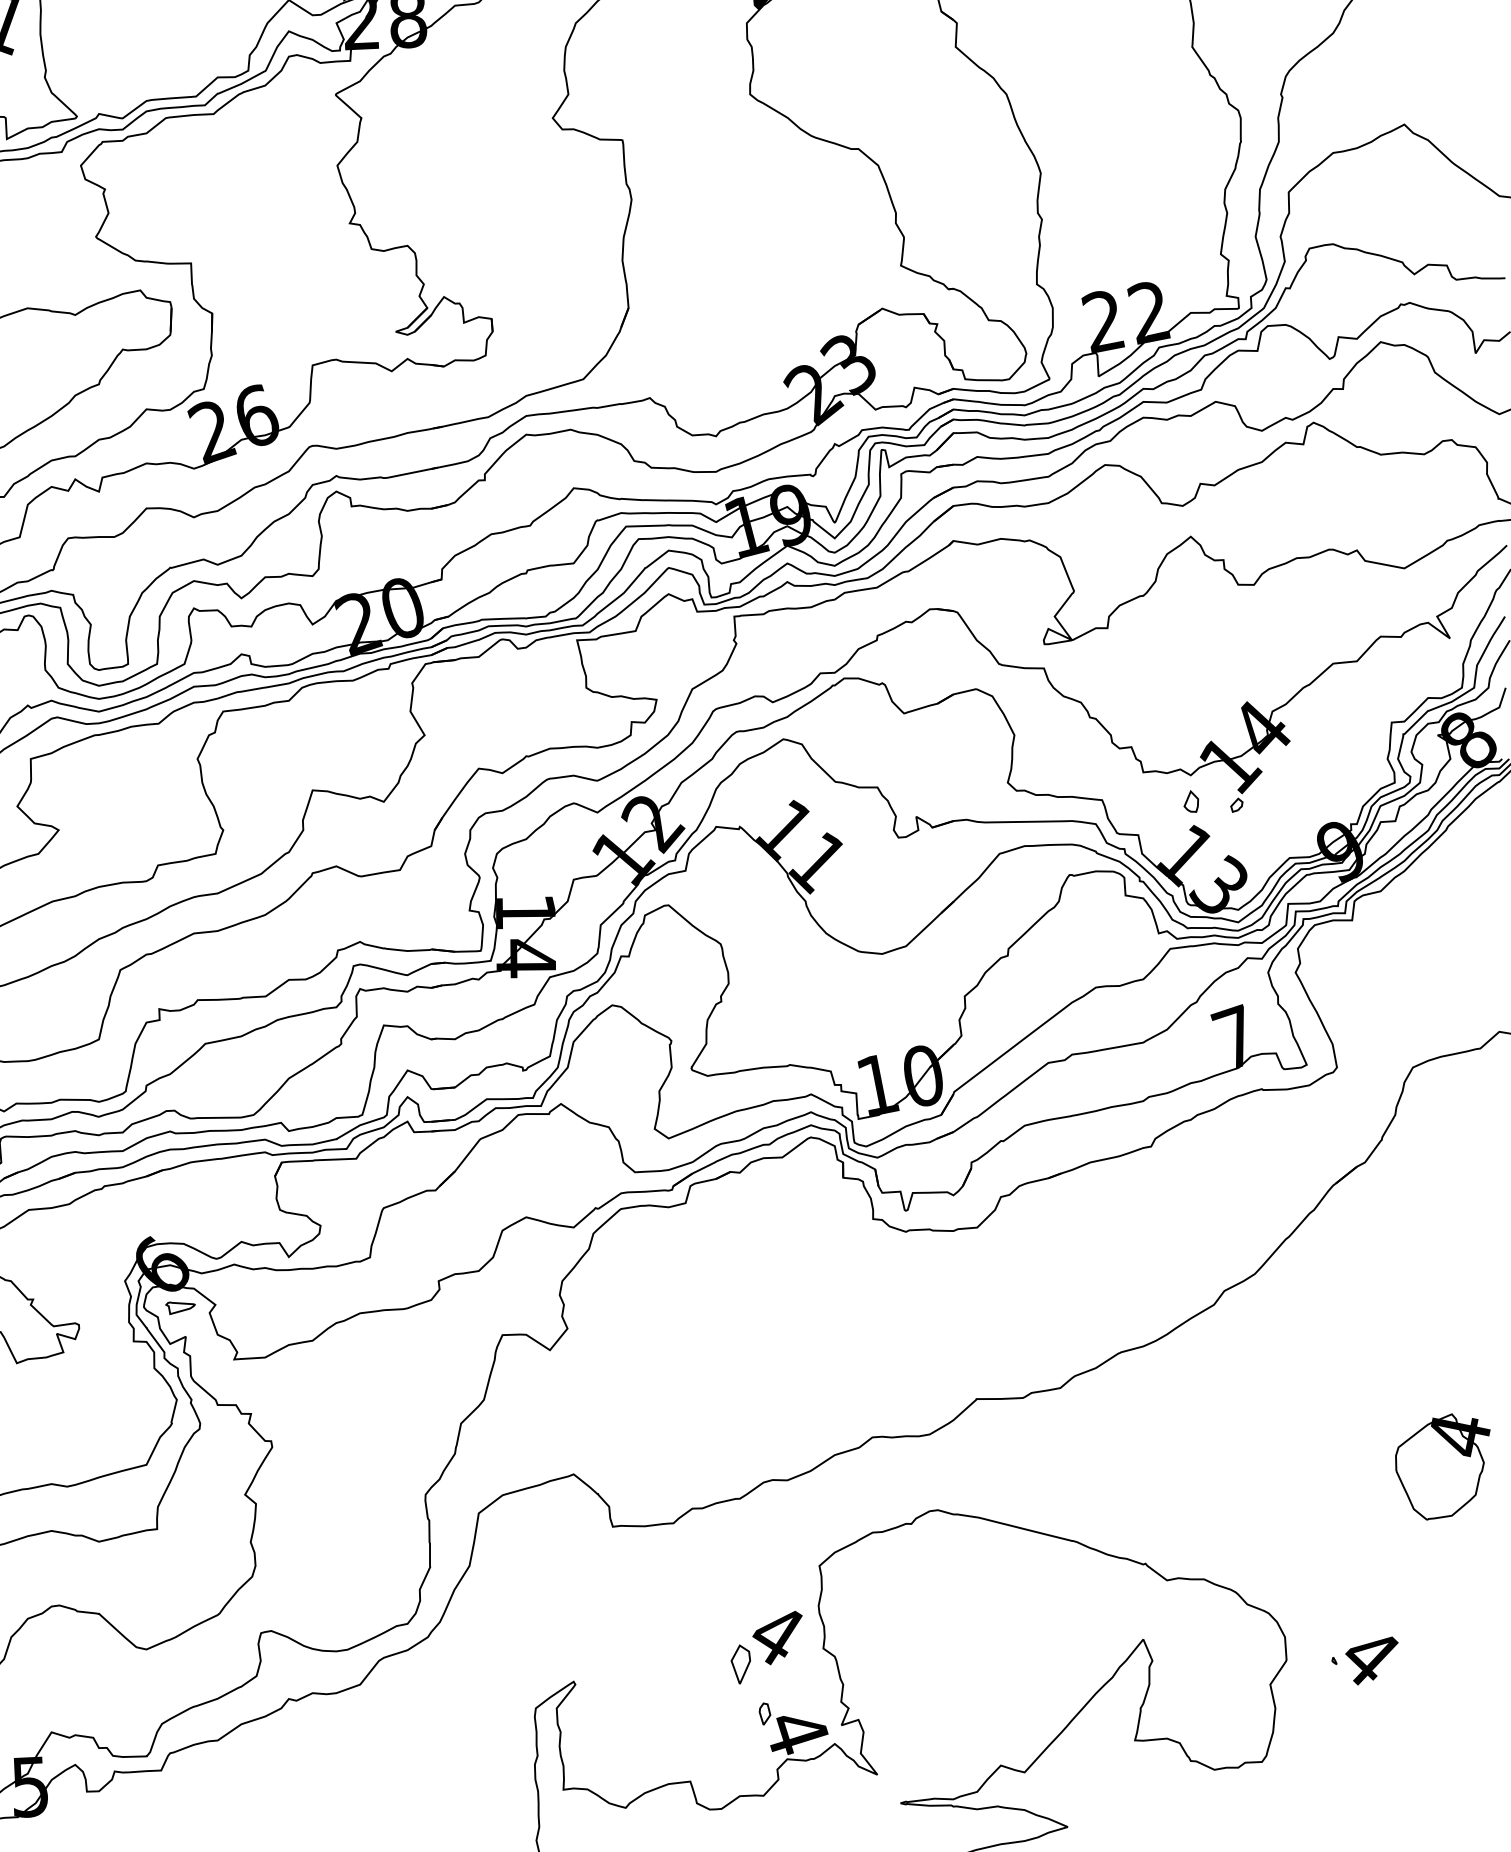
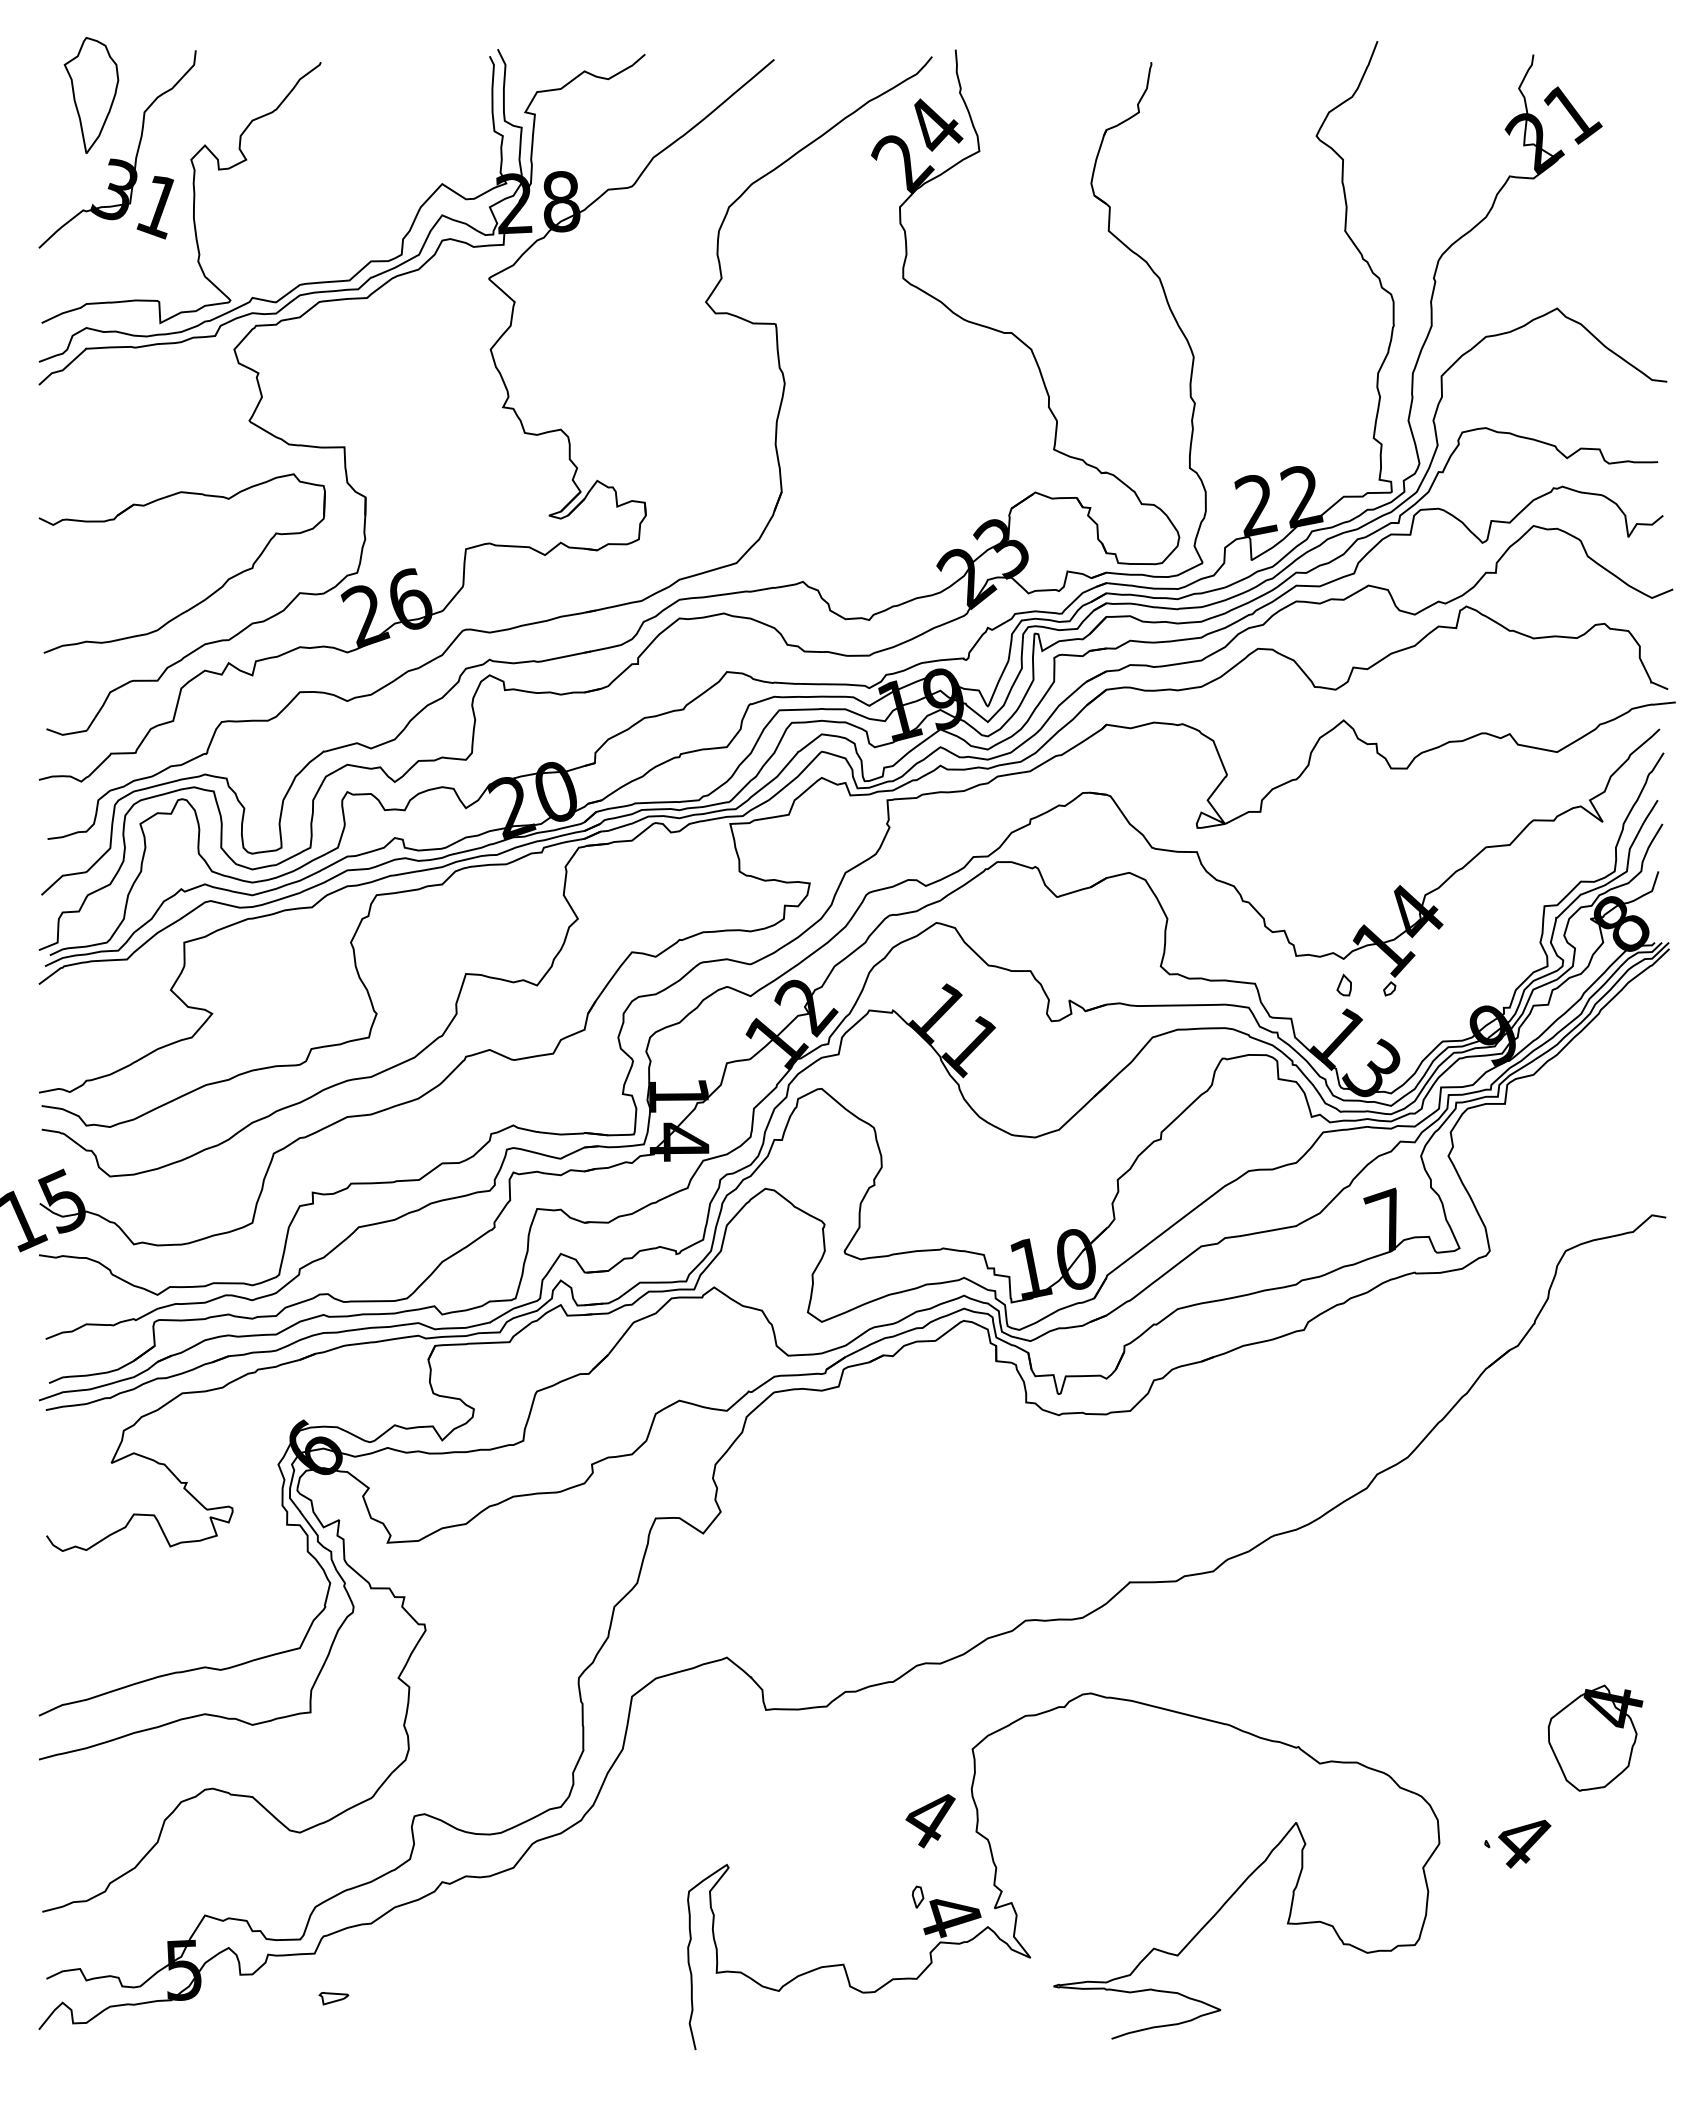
part: (180, 1308) -> (333, 1998), moved
part: (1442, 1466) -> (1595, 1737), moved
part: (740, 1664) -> (893, 1847), removed

